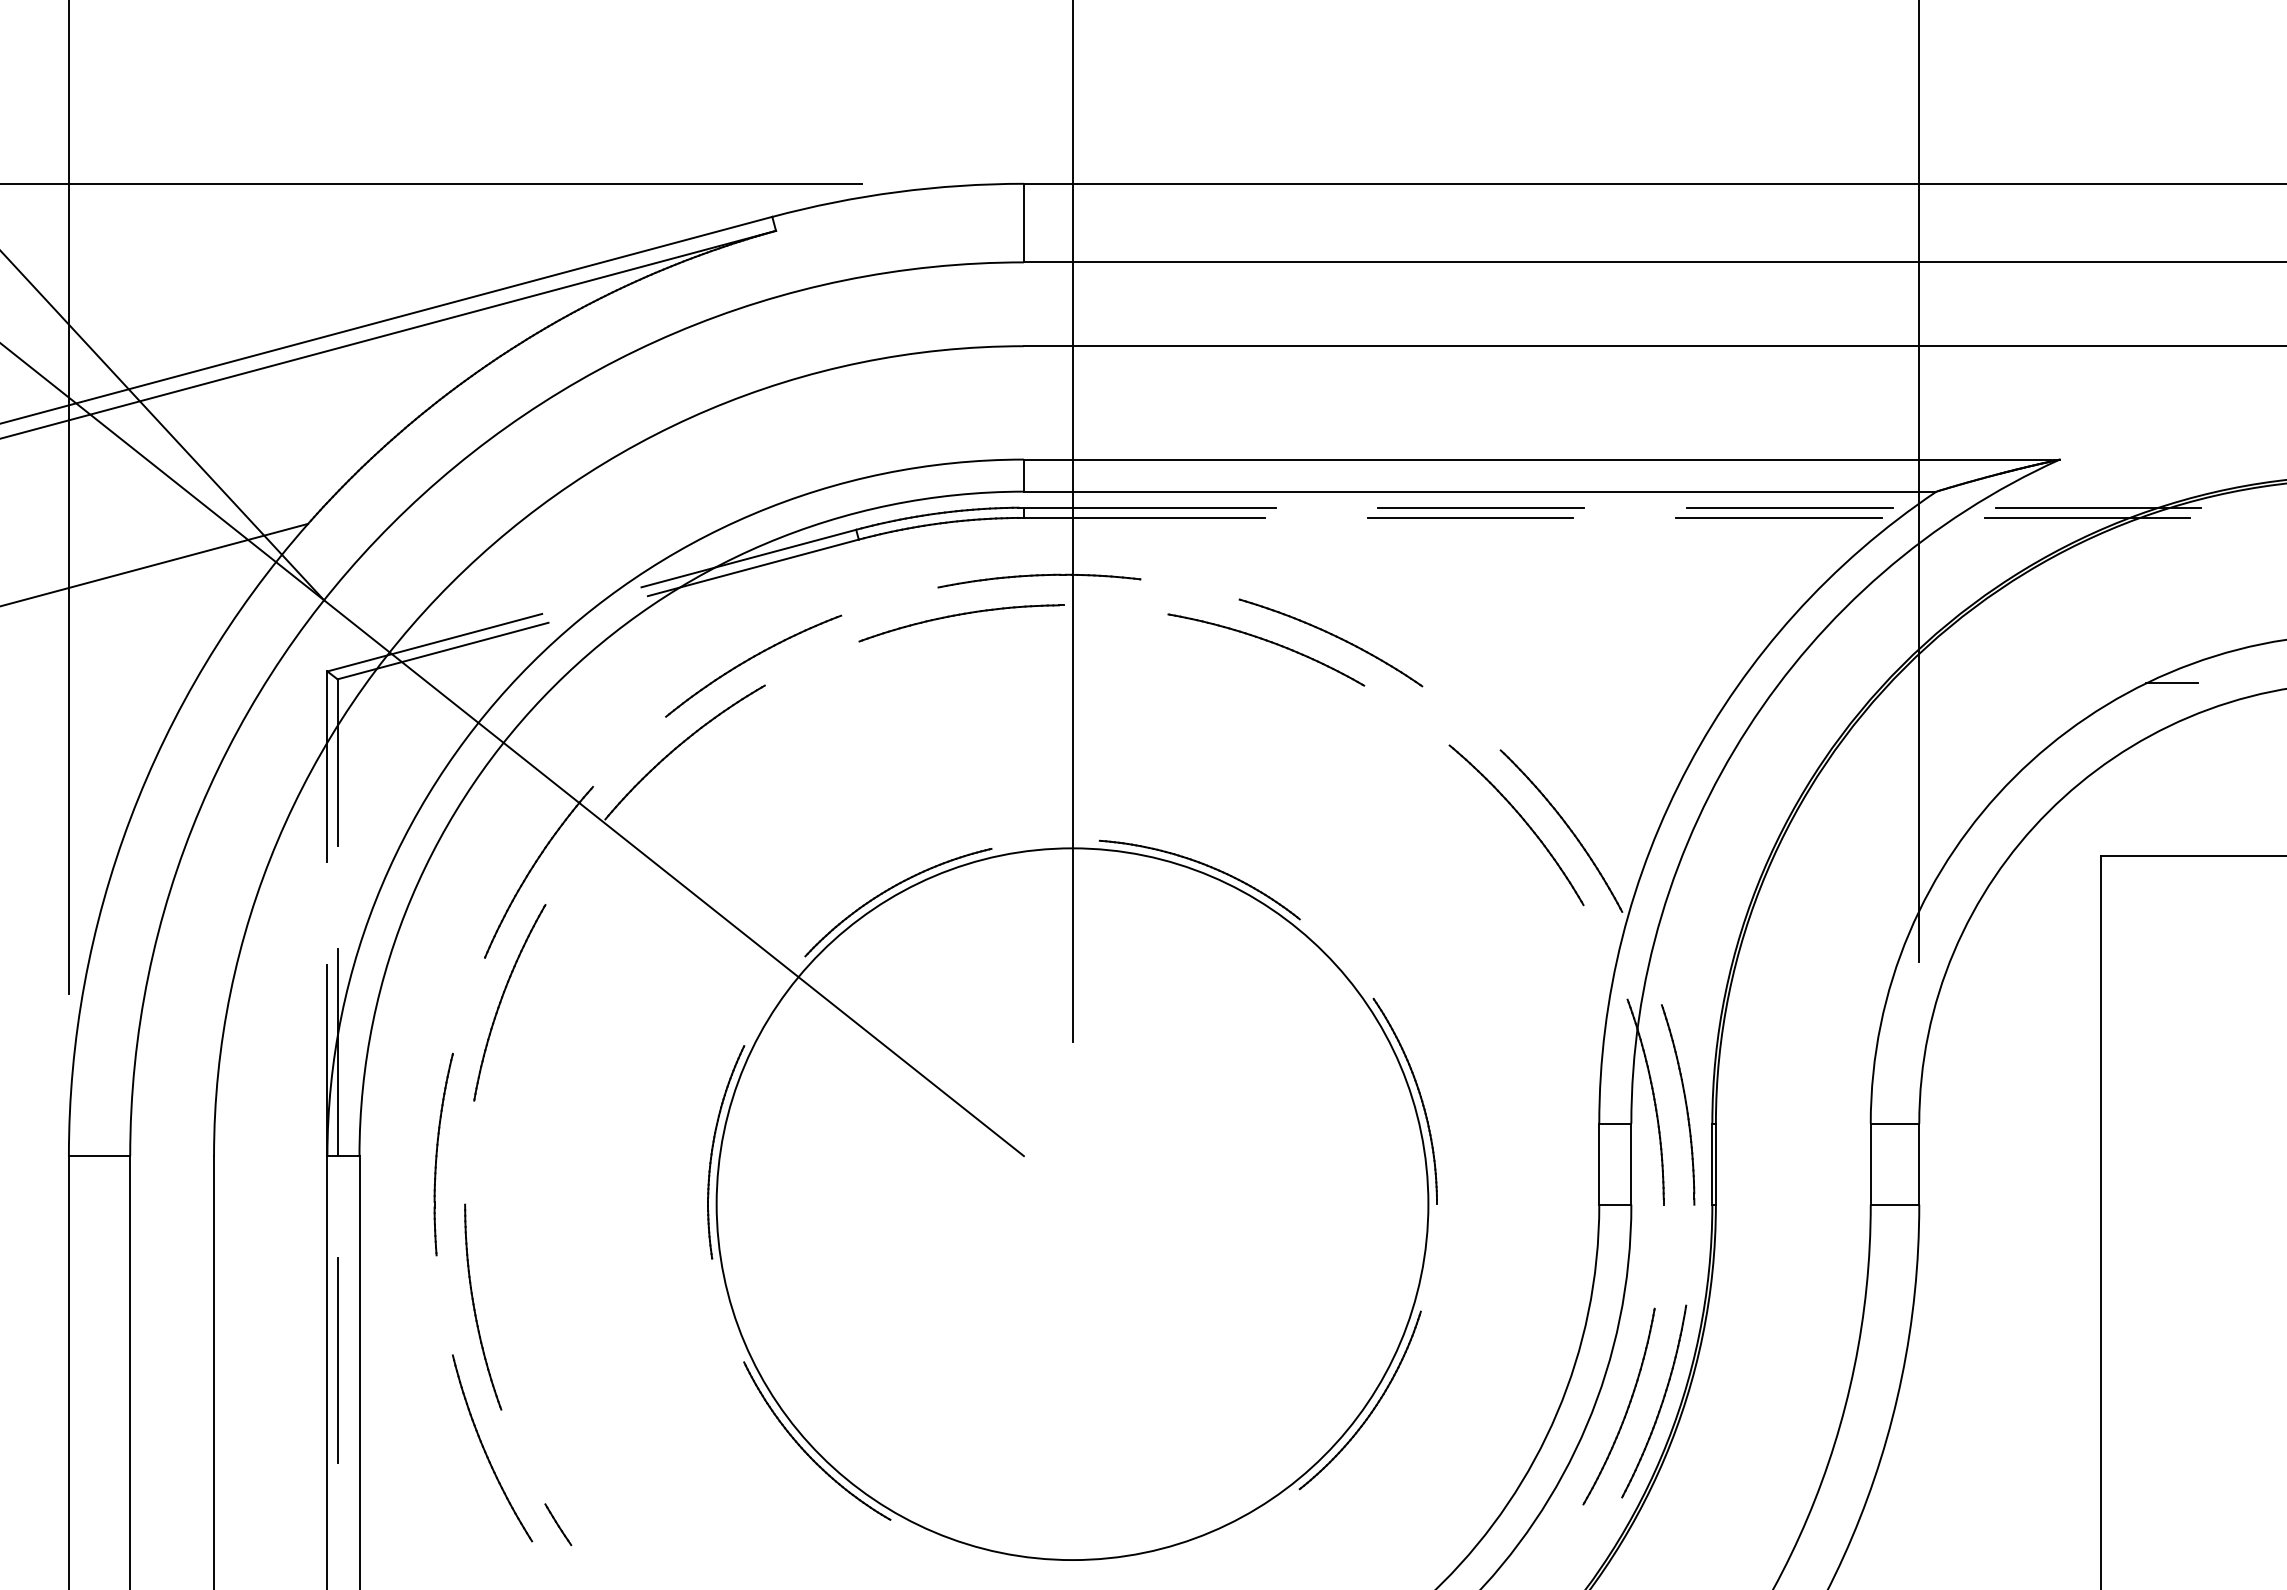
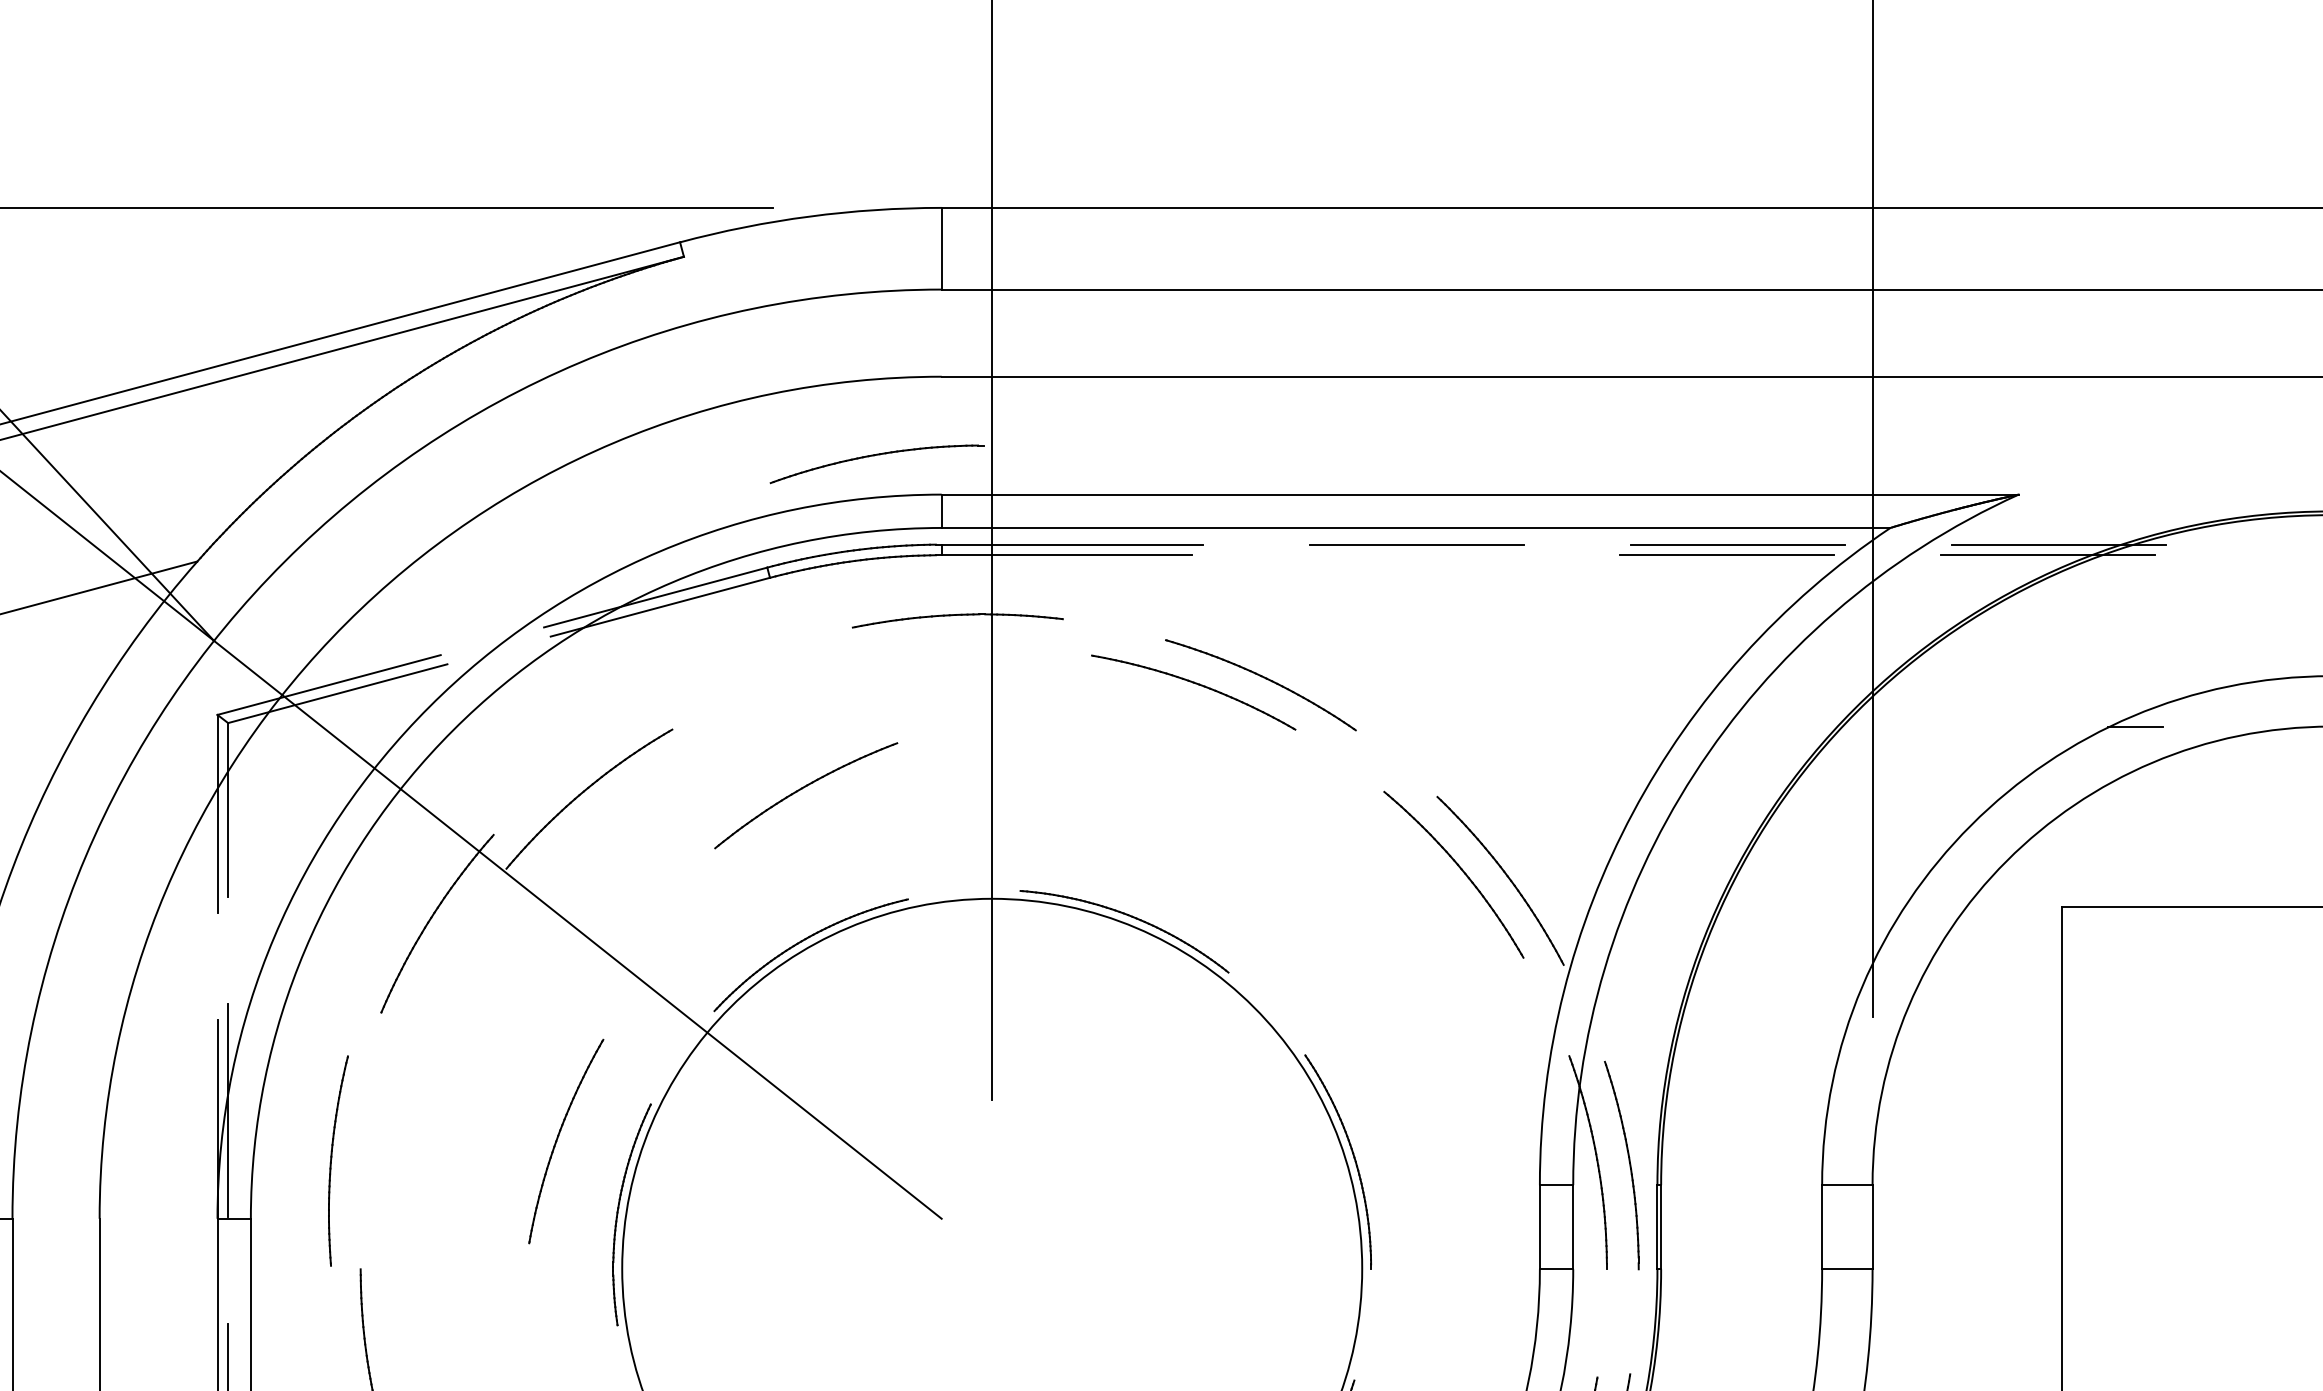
line: (1470, 517) -> (1405, 554), removed
part: (961, 615) -> (876, 456), moved
part: (751, 659) -> (803, 788), moved
part: (502, 999) -> (558, 1138), moved
part: (443, 1154) -> (338, 1160), moved

